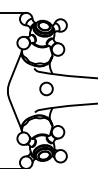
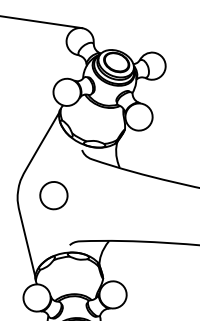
part: (46, 88) -> (54, 194), moved

